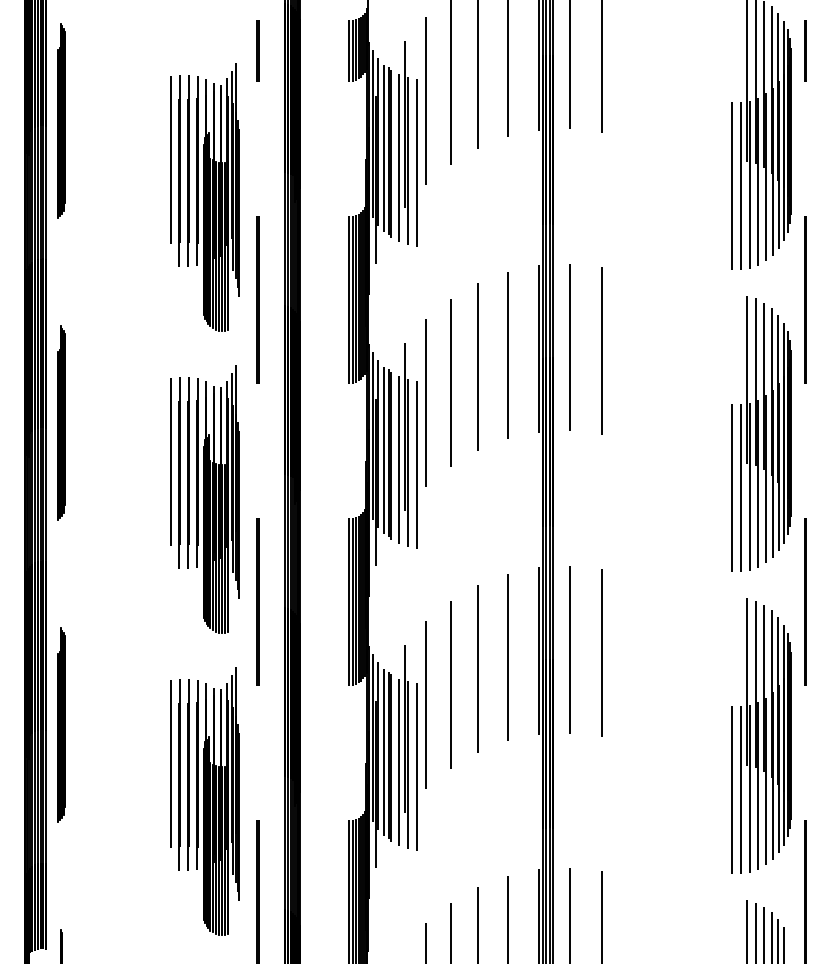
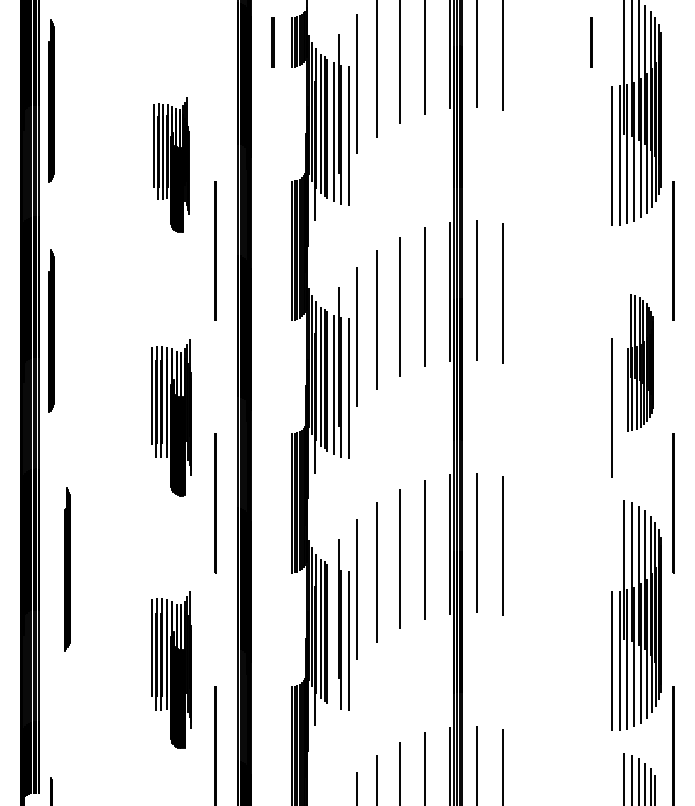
line: (257, 50) -> (273, 42), moved
line: (805, 50) -> (591, 42), moved
part: (204, 197) -> (171, 165), size x0.6
part: (61, 422) -> (51, 330), moved
part: (765, 433) -> (640, 362), size x0.6
part: (204, 499) -> (171, 417), size x0.7
part: (61, 724) -> (67, 568), moved
line: (399, 762) -> (334, 637), removed
part: (204, 801) -> (171, 670), size x0.7

